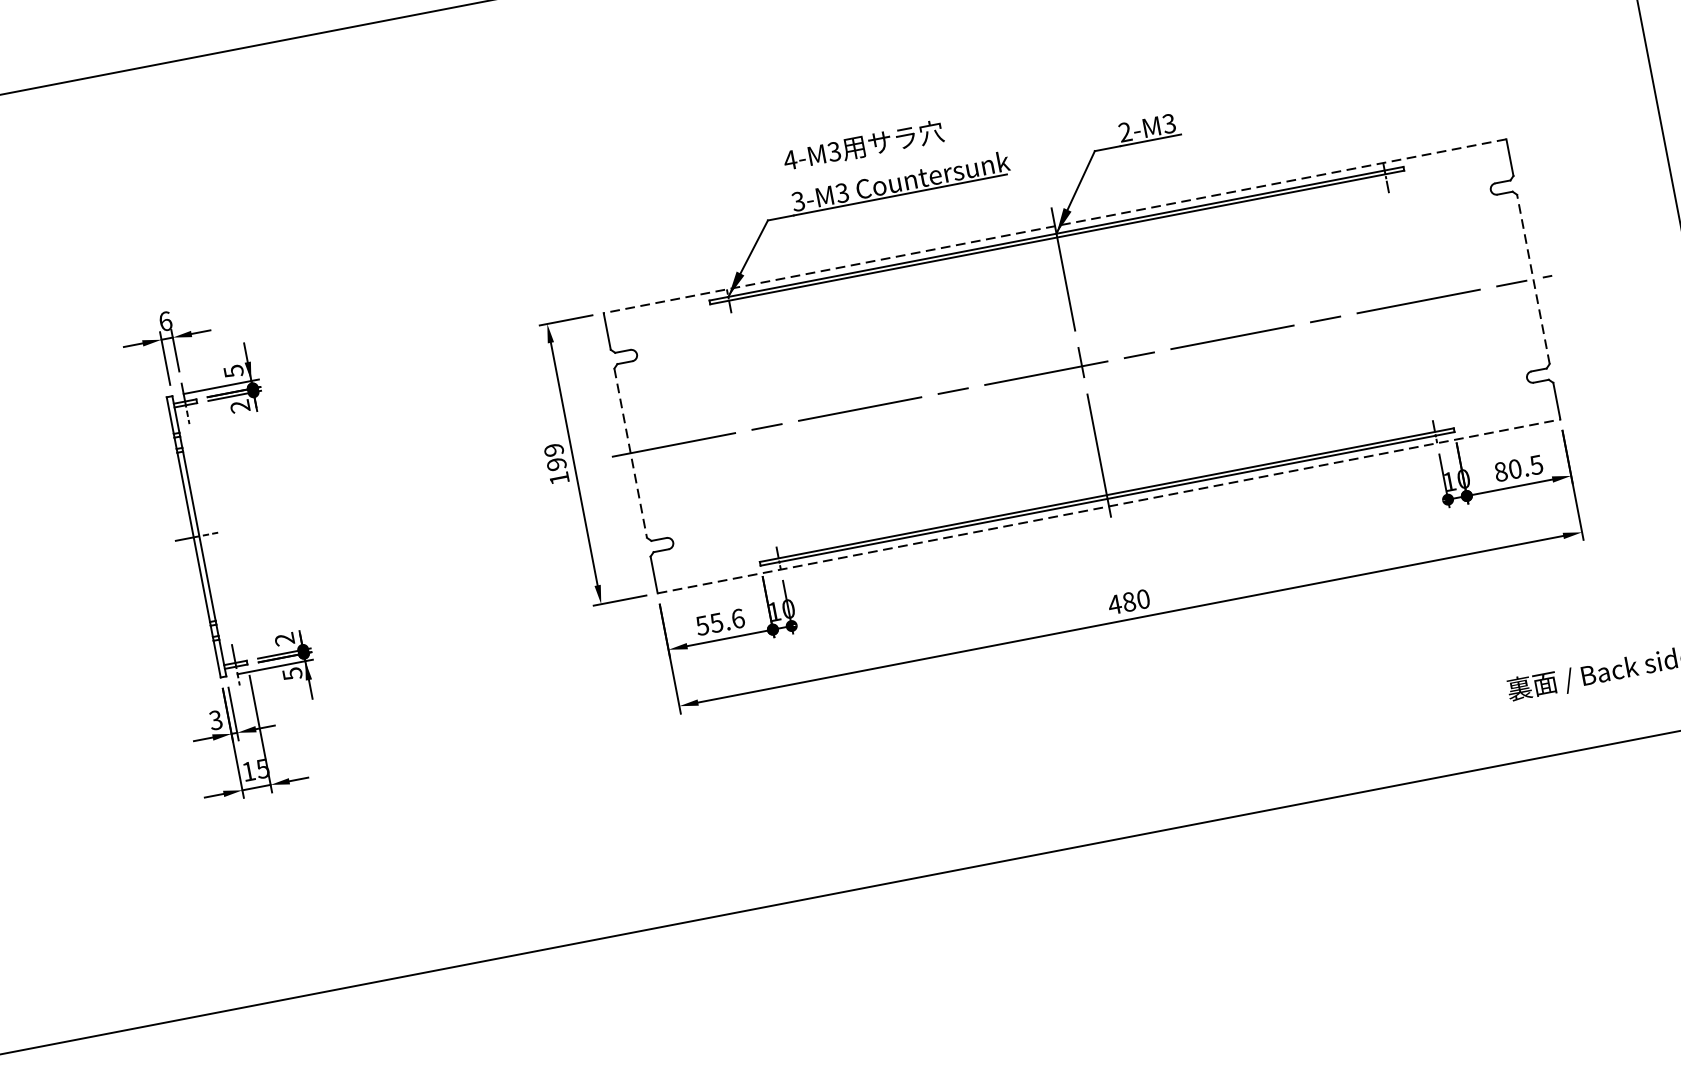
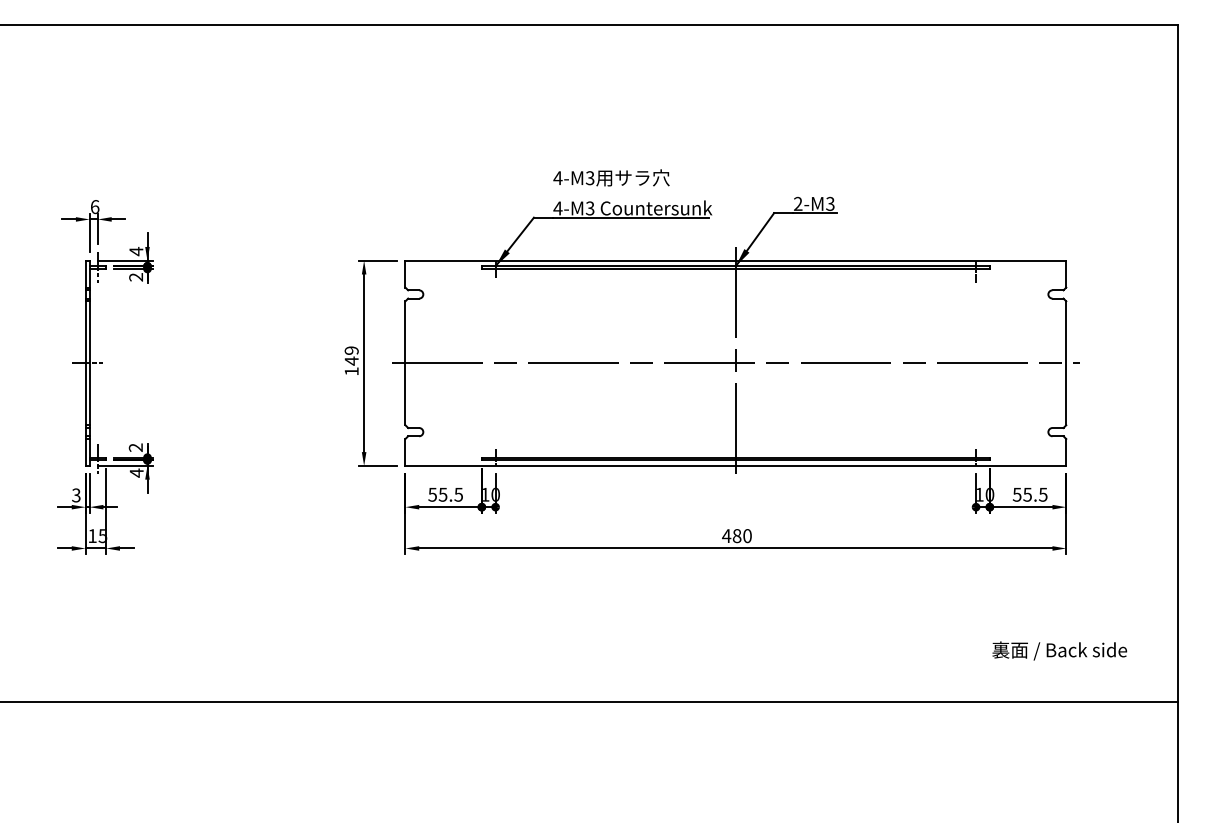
text: (797, 201) -> (557, 208), 3-M3 -> 4-M3
line: (1054, 225) -> (735, 260), dashed -> solid
line: (1533, 279) -> (1066, 363), dashed -> solid
text: (233, 371) -> (136, 251), 5 -> 4
line: (630, 453) -> (405, 363), dashed -> solid
text: (556, 463) -> (351, 360), 199 -> 149
text: (1506, 470) -> (1021, 494), 80.5 -> 55.5
line: (1109, 505) -> (736, 465), dashed -> solid
text: (737, 618) -> (458, 494), 55.6 -> 55.5
text: (292, 673) -> (136, 472), 5 -> 4

